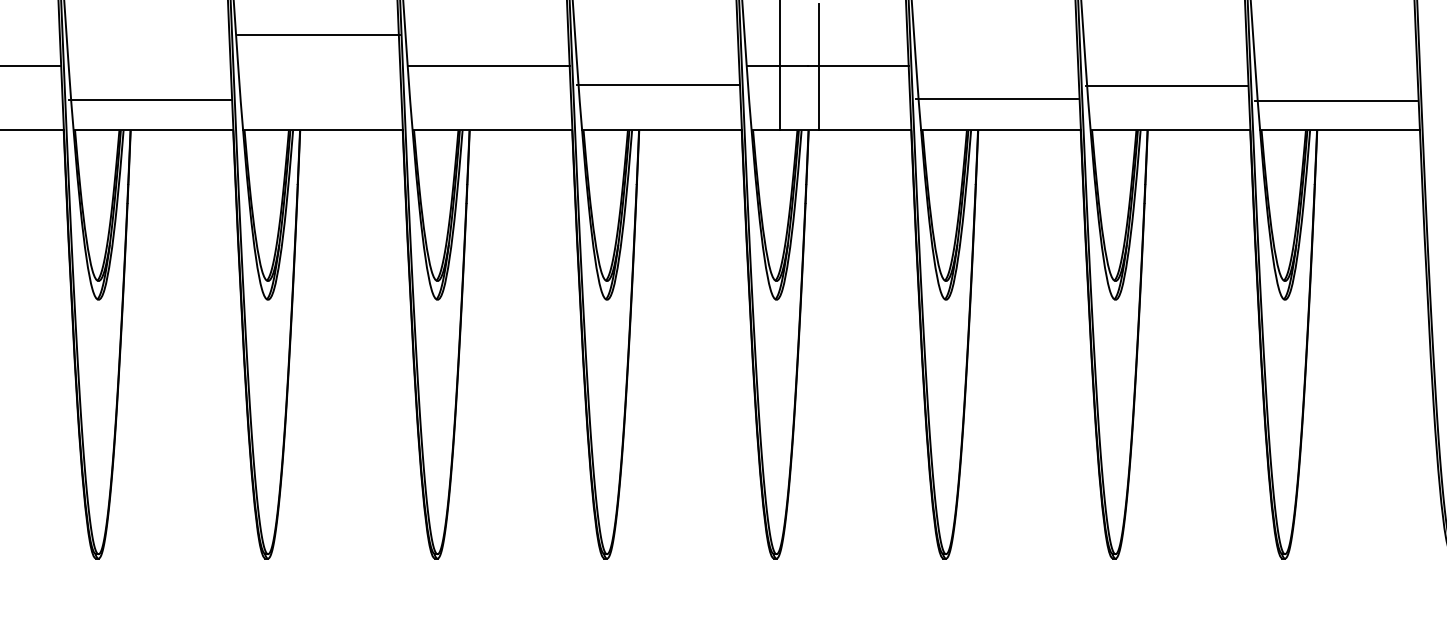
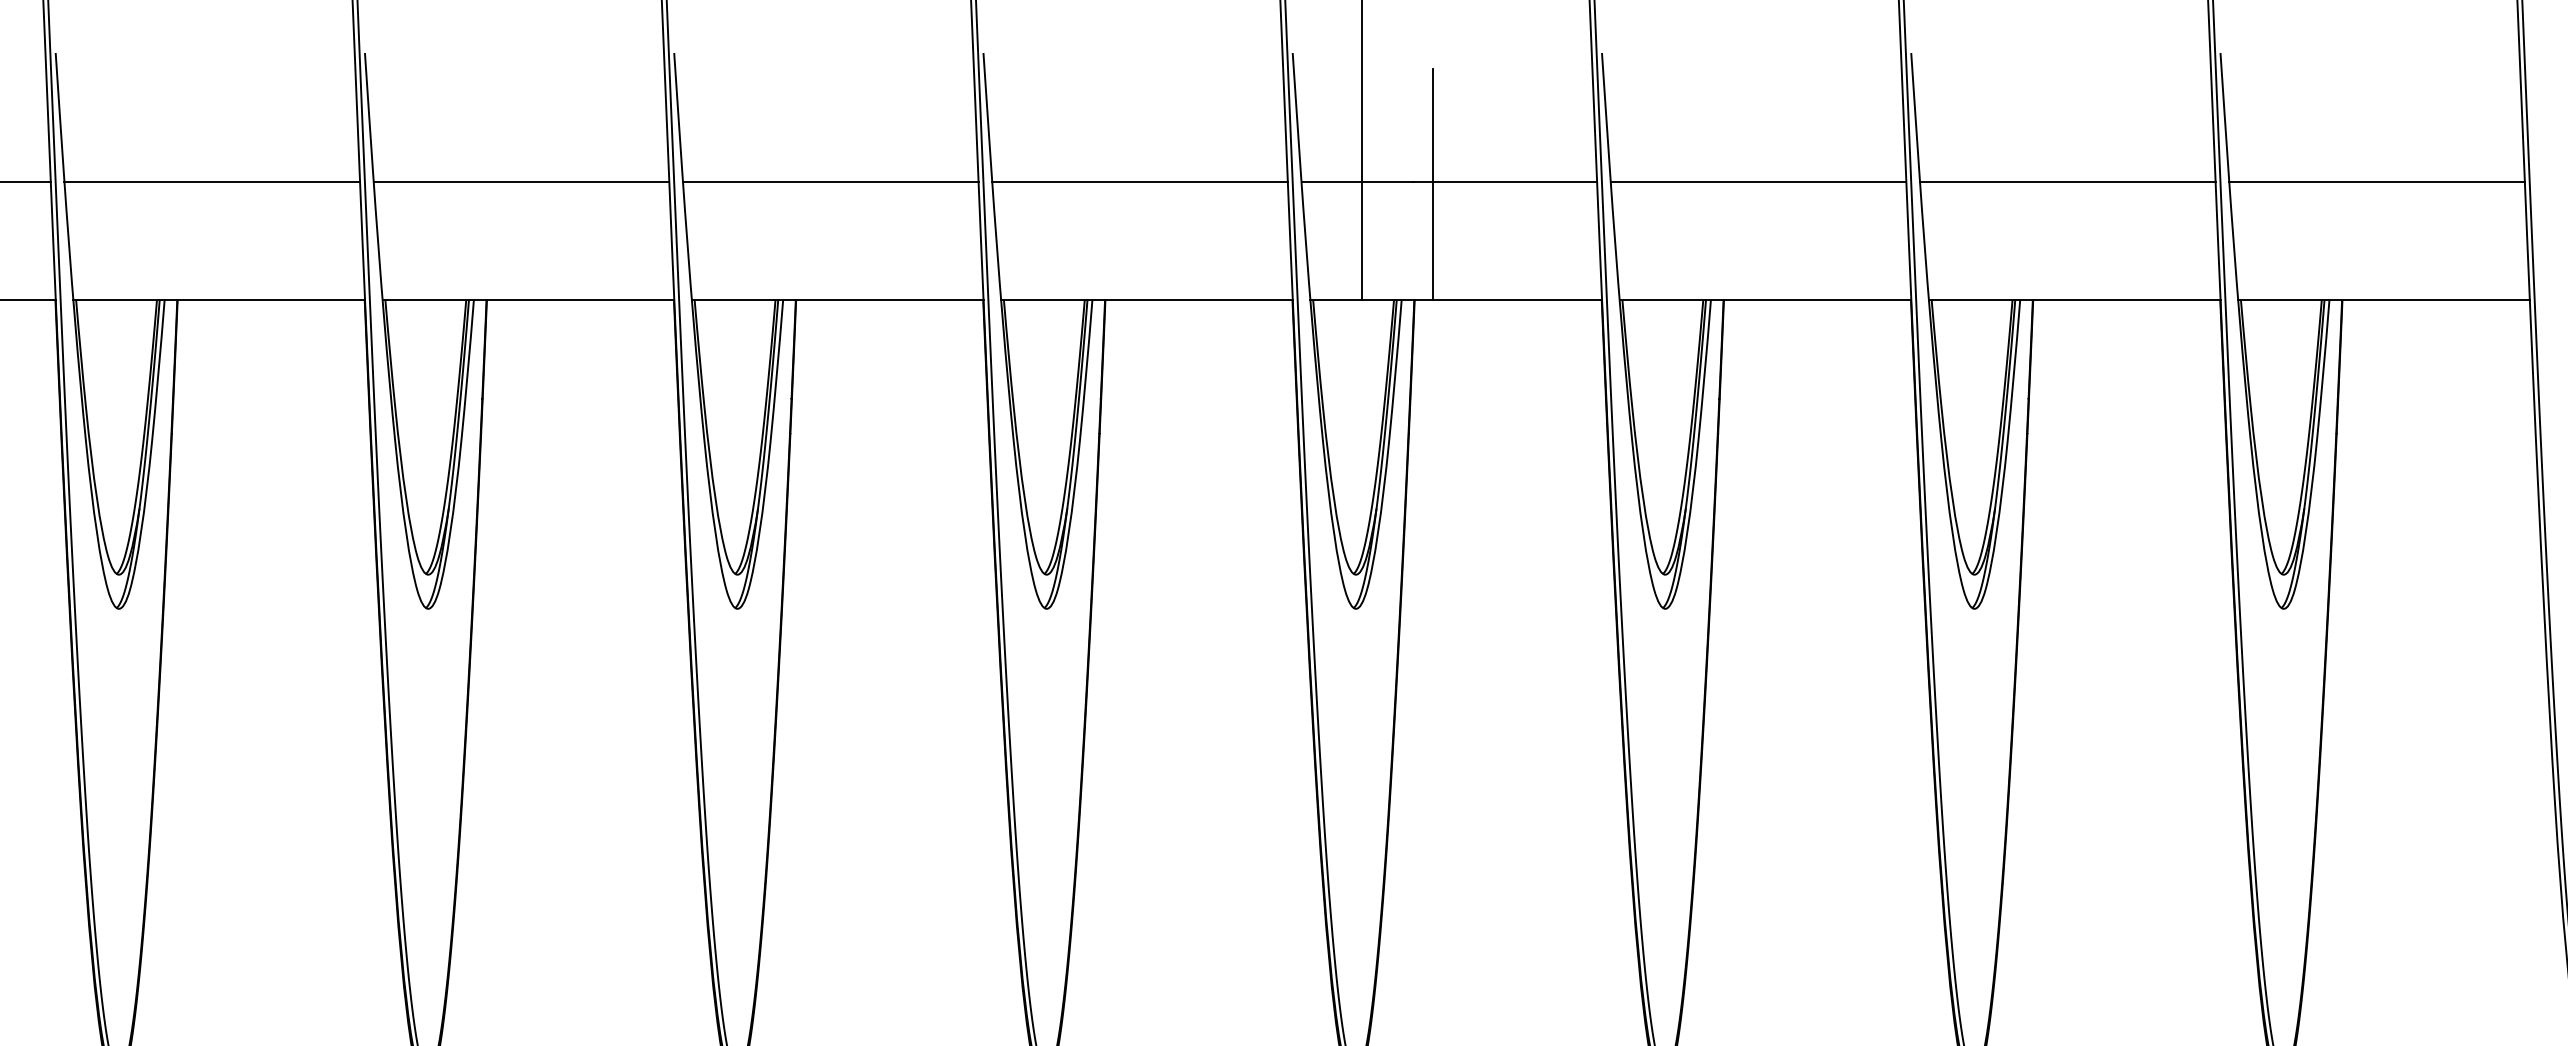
line: (319, 35) -> (522, 183), moved
line: (658, 85) -> (1140, 183), moved
line: (1166, 86) -> (2067, 183), moved
line: (997, 99) -> (1759, 183), moved
line: (149, 100) -> (211, 183), moved
line: (1336, 101) -> (2377, 183), moved

